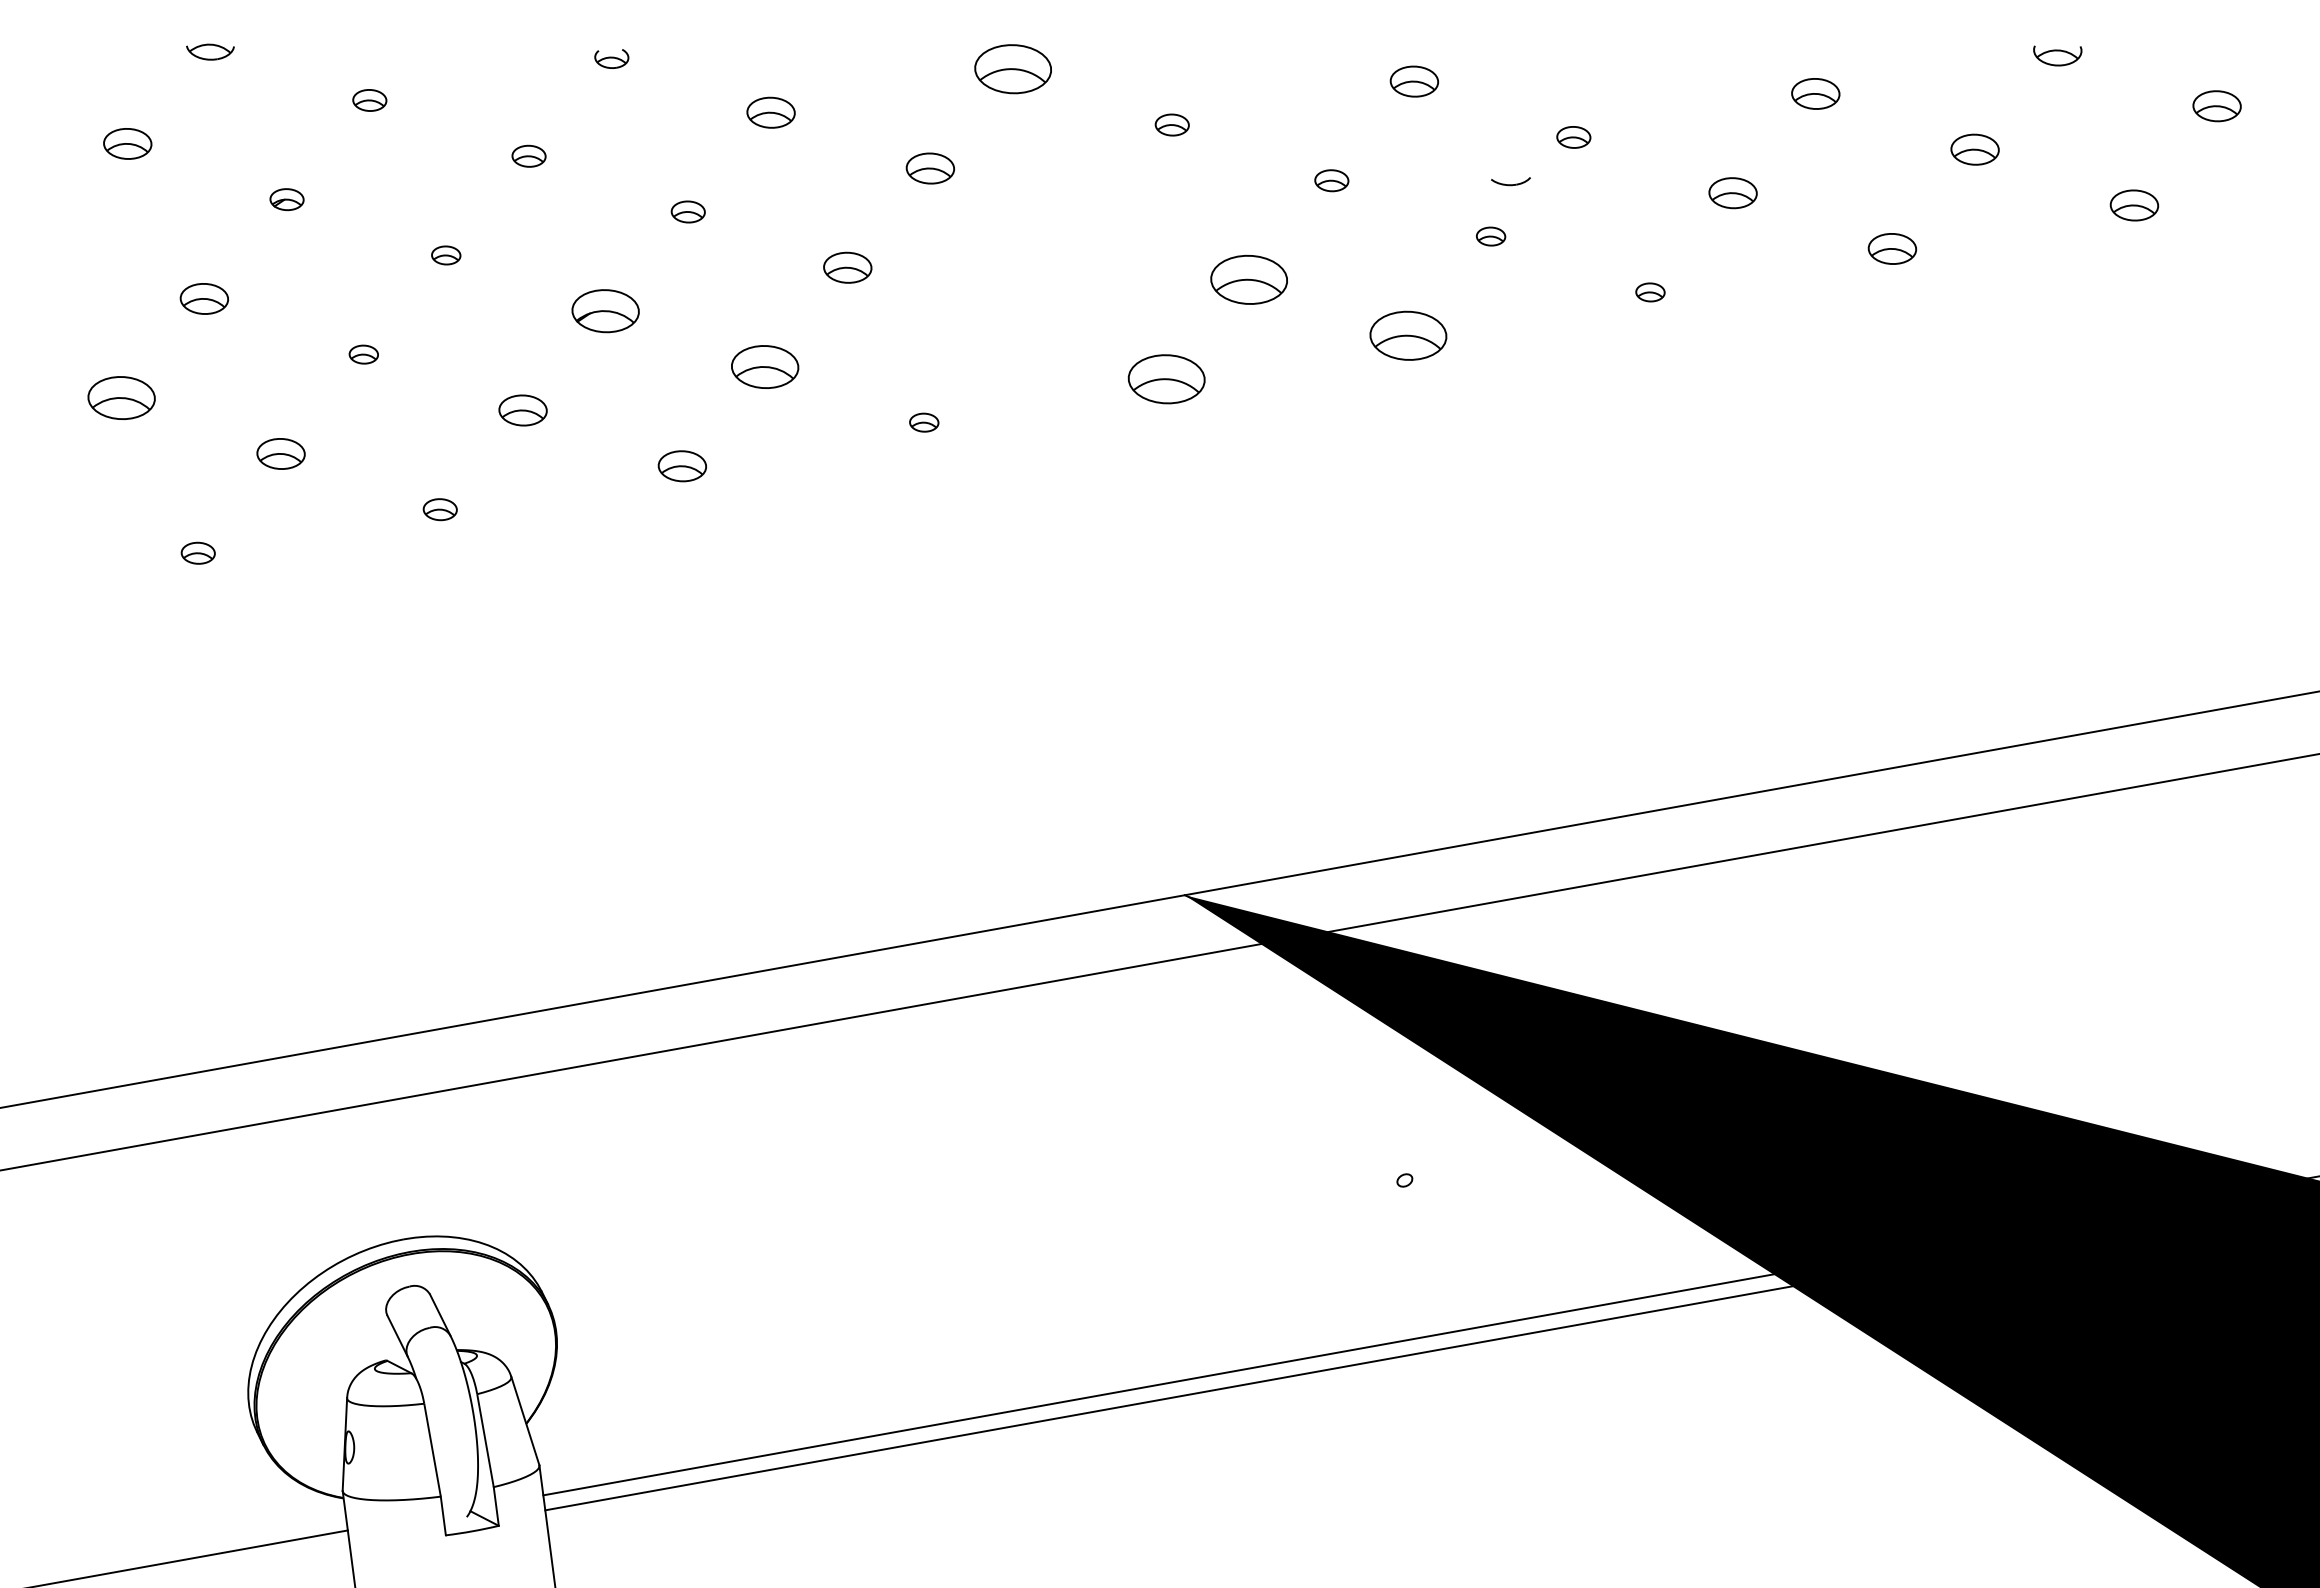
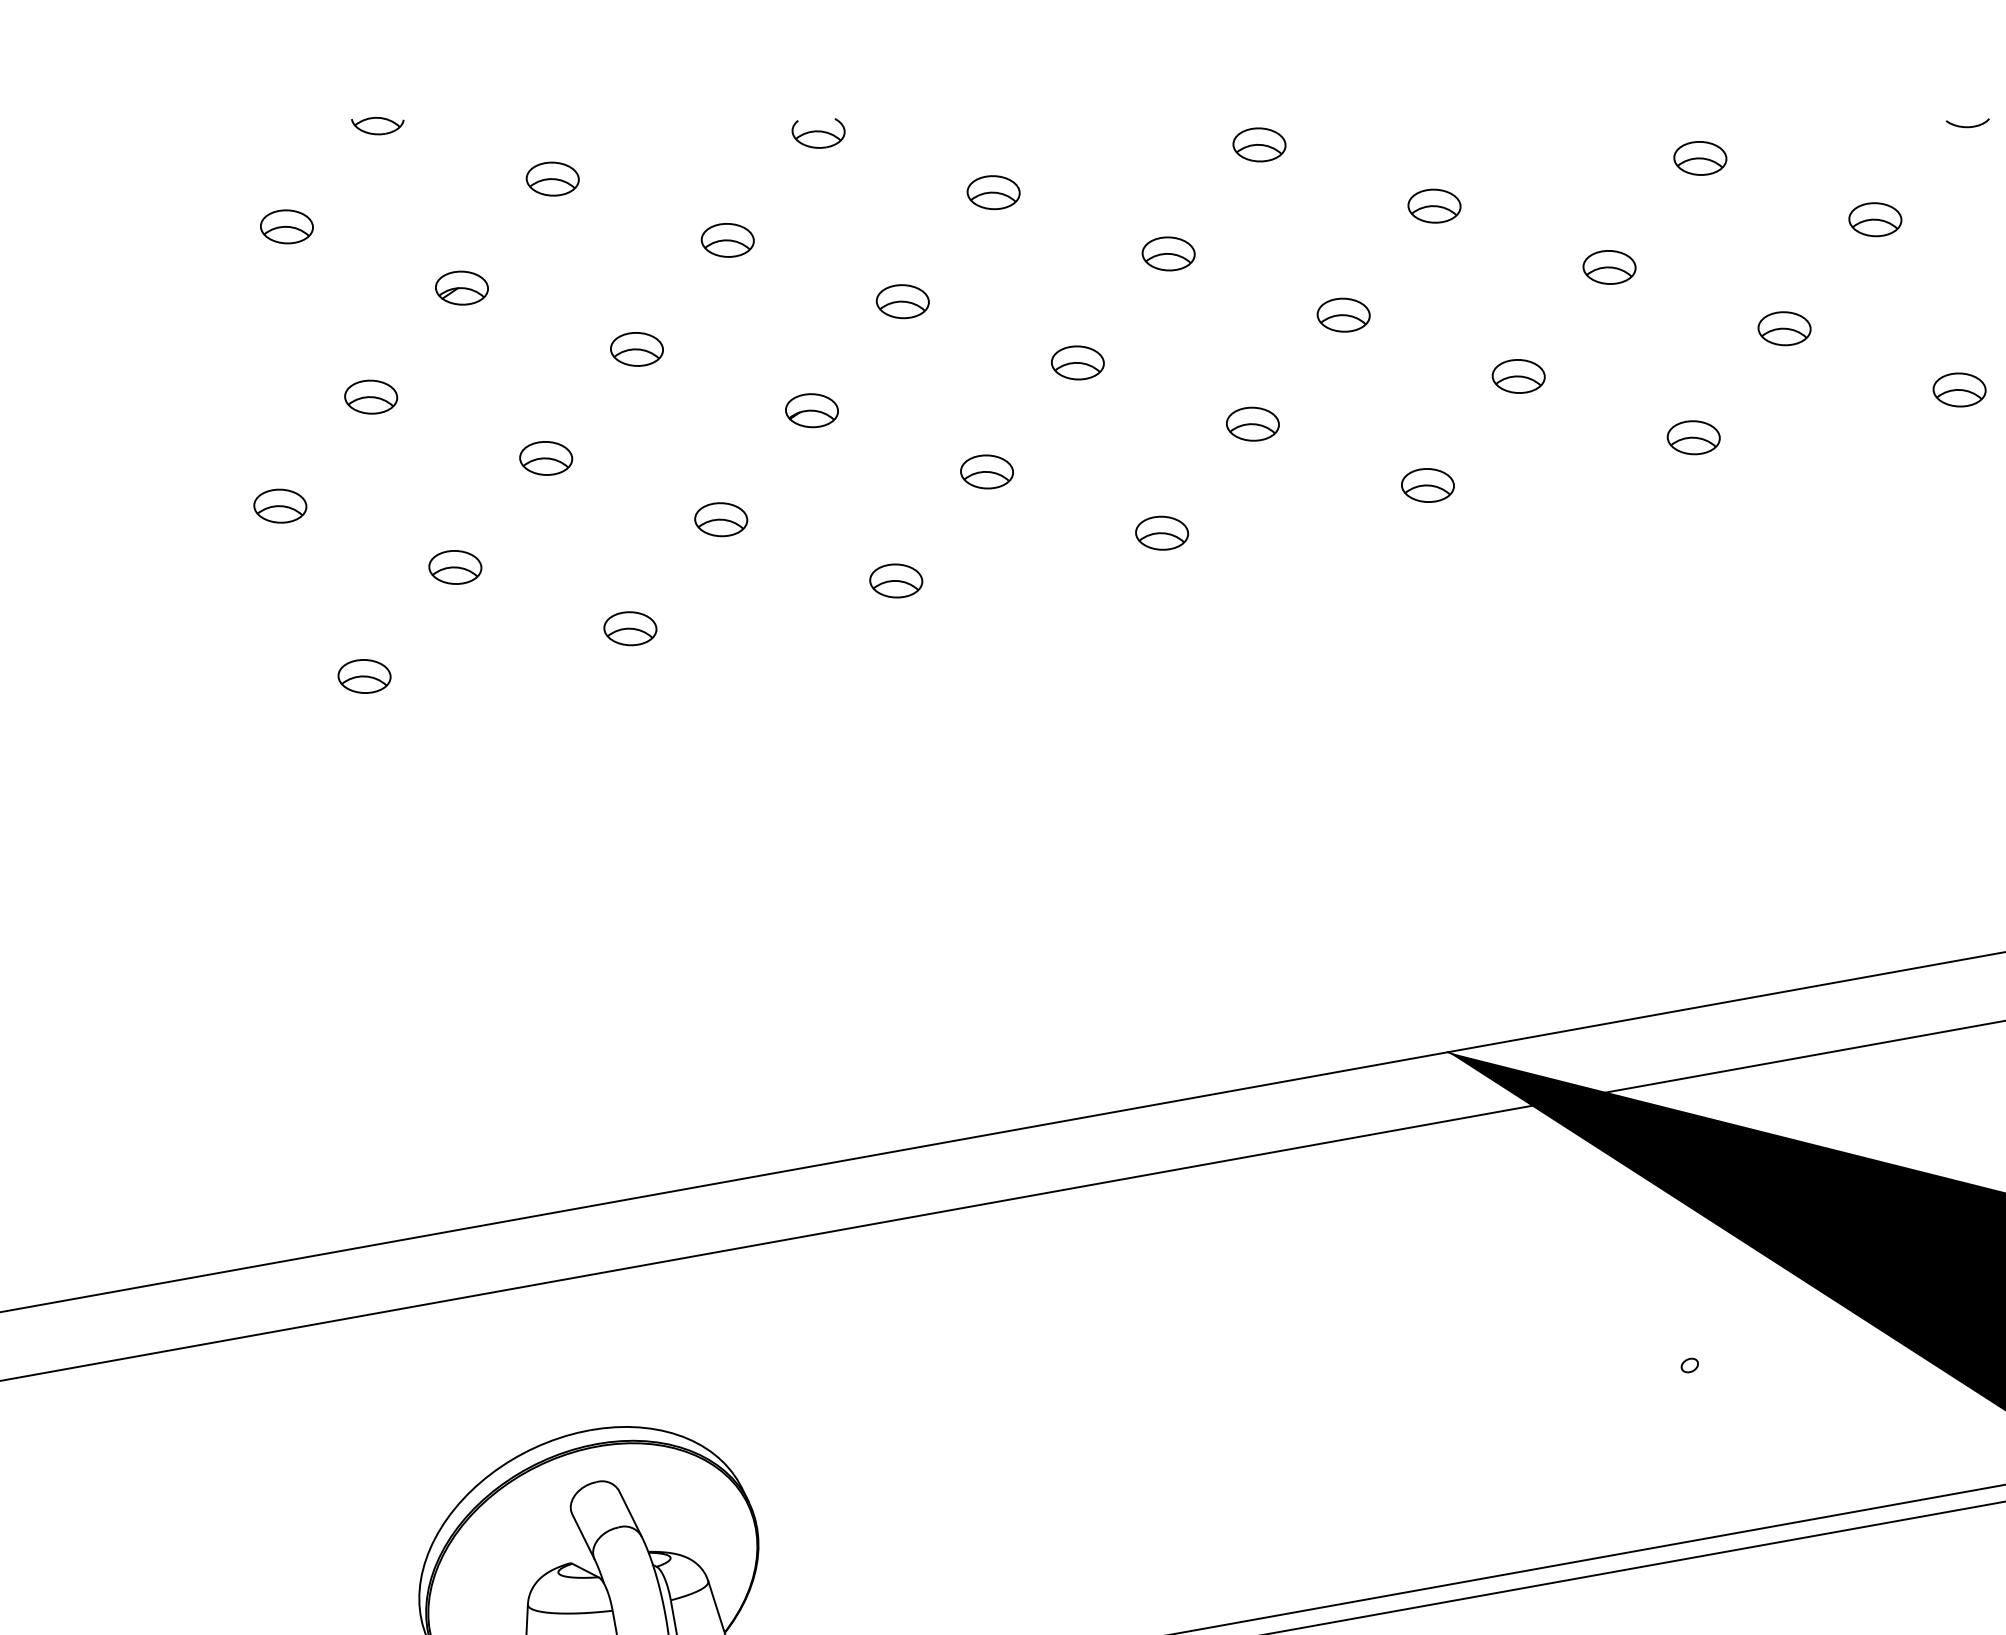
part: (611, 58) -> (818, 133), size x1.43
part: (1012, 69) -> (1258, 145), size x0.62
part: (369, 100) -> (552, 179), size x1.43
part: (1171, 124) -> (1433, 205), size x1.43
part: (1573, 137) -> (1875, 219), size x1.43
part: (528, 156) -> (727, 240), size x1.43
part: (1331, 180) -> (1609, 267), size x1.43
part: (1510, 181) -> (1967, 123), moved
part: (286, 199) -> (461, 287), size x1.43
part: (687, 211) -> (901, 301), size x1.43
part: (1089, 224) -> (1343, 315), added
part: (1490, 236) -> (1783, 328), size x1.67
part: (445, 255) -> (635, 349), size x1.67
part: (1248, 280) -> (1518, 376), size x0.62
part: (1650, 292) -> (1959, 390), size x1.67
part: (605, 311) -> (811, 410), size x0.71
part: (1006, 323) -> (1252, 424), added
part: (1408, 335) -> (1693, 437), size x0.62
part: (363, 354) -> (545, 458), size x1.67
part: (764, 366) -> (986, 471), size x0.71
part: (1165, 379) -> (1426, 485), size x0.62
part: (121, 398) -> (280, 506), size x0.71
part: (923, 422) -> (1161, 532), size x1.67
part: (439, 509) -> (629, 628), size x1.43
part: (197, 553) -> (363, 676), size x1.43

